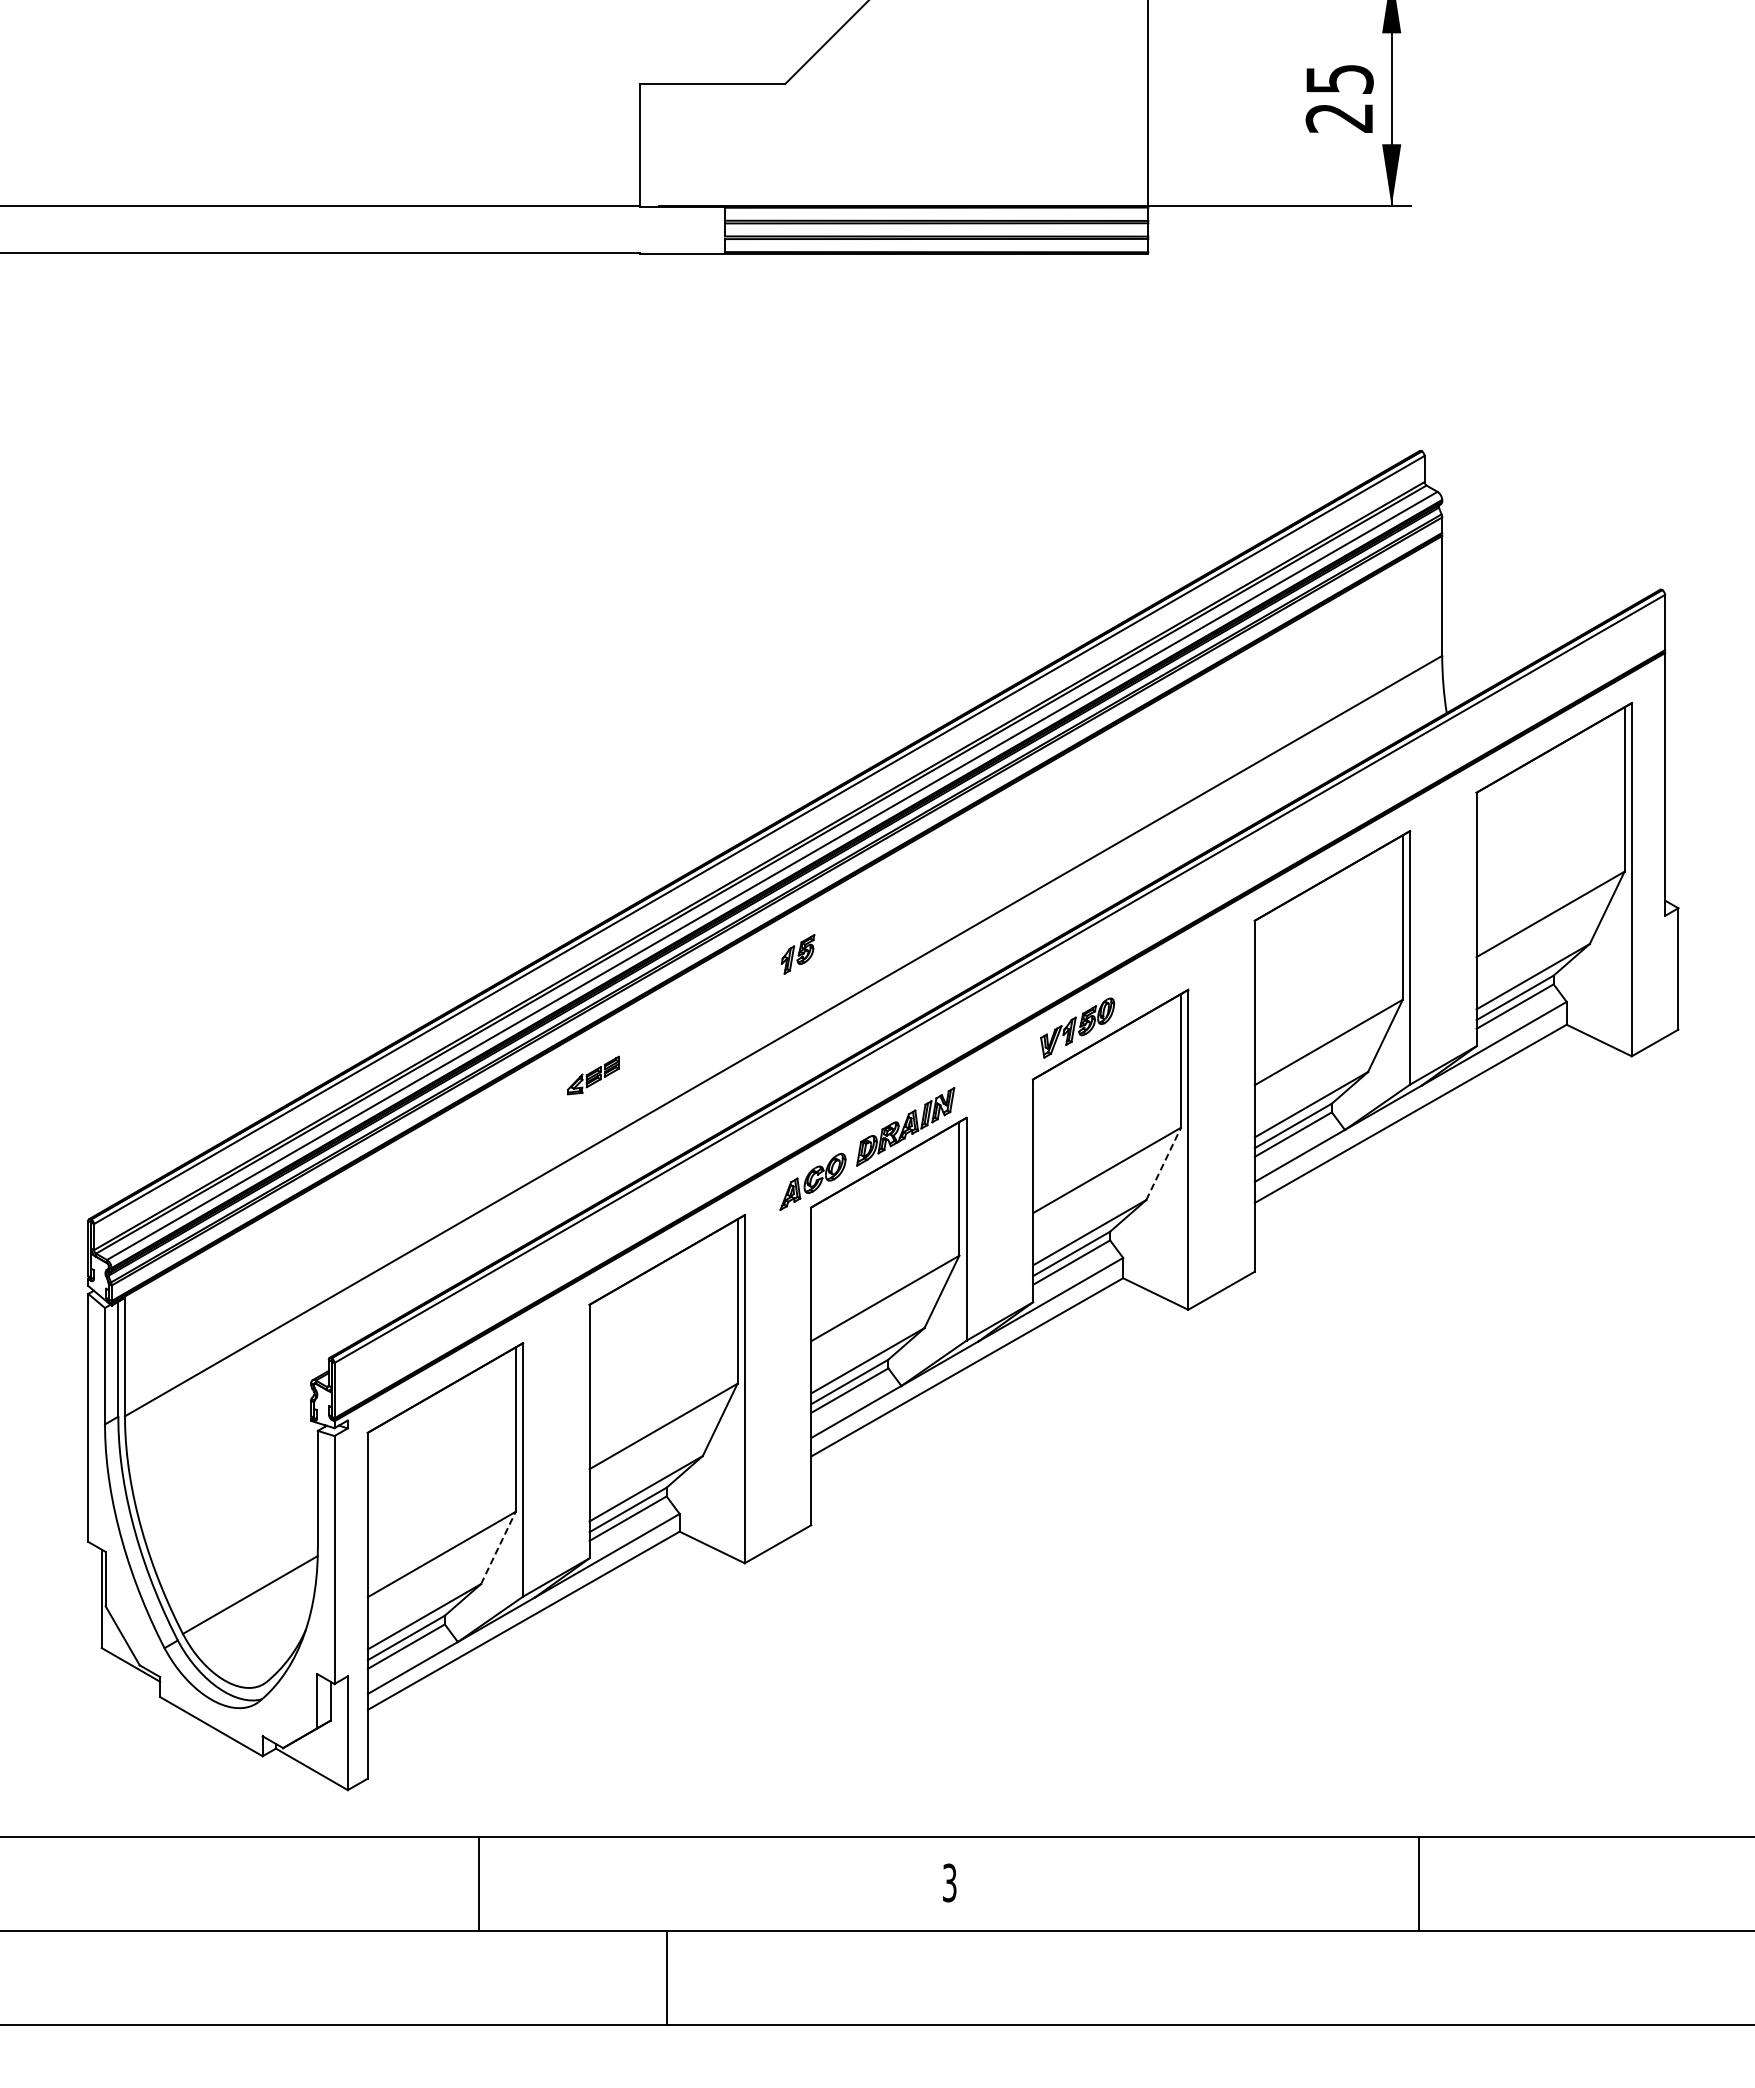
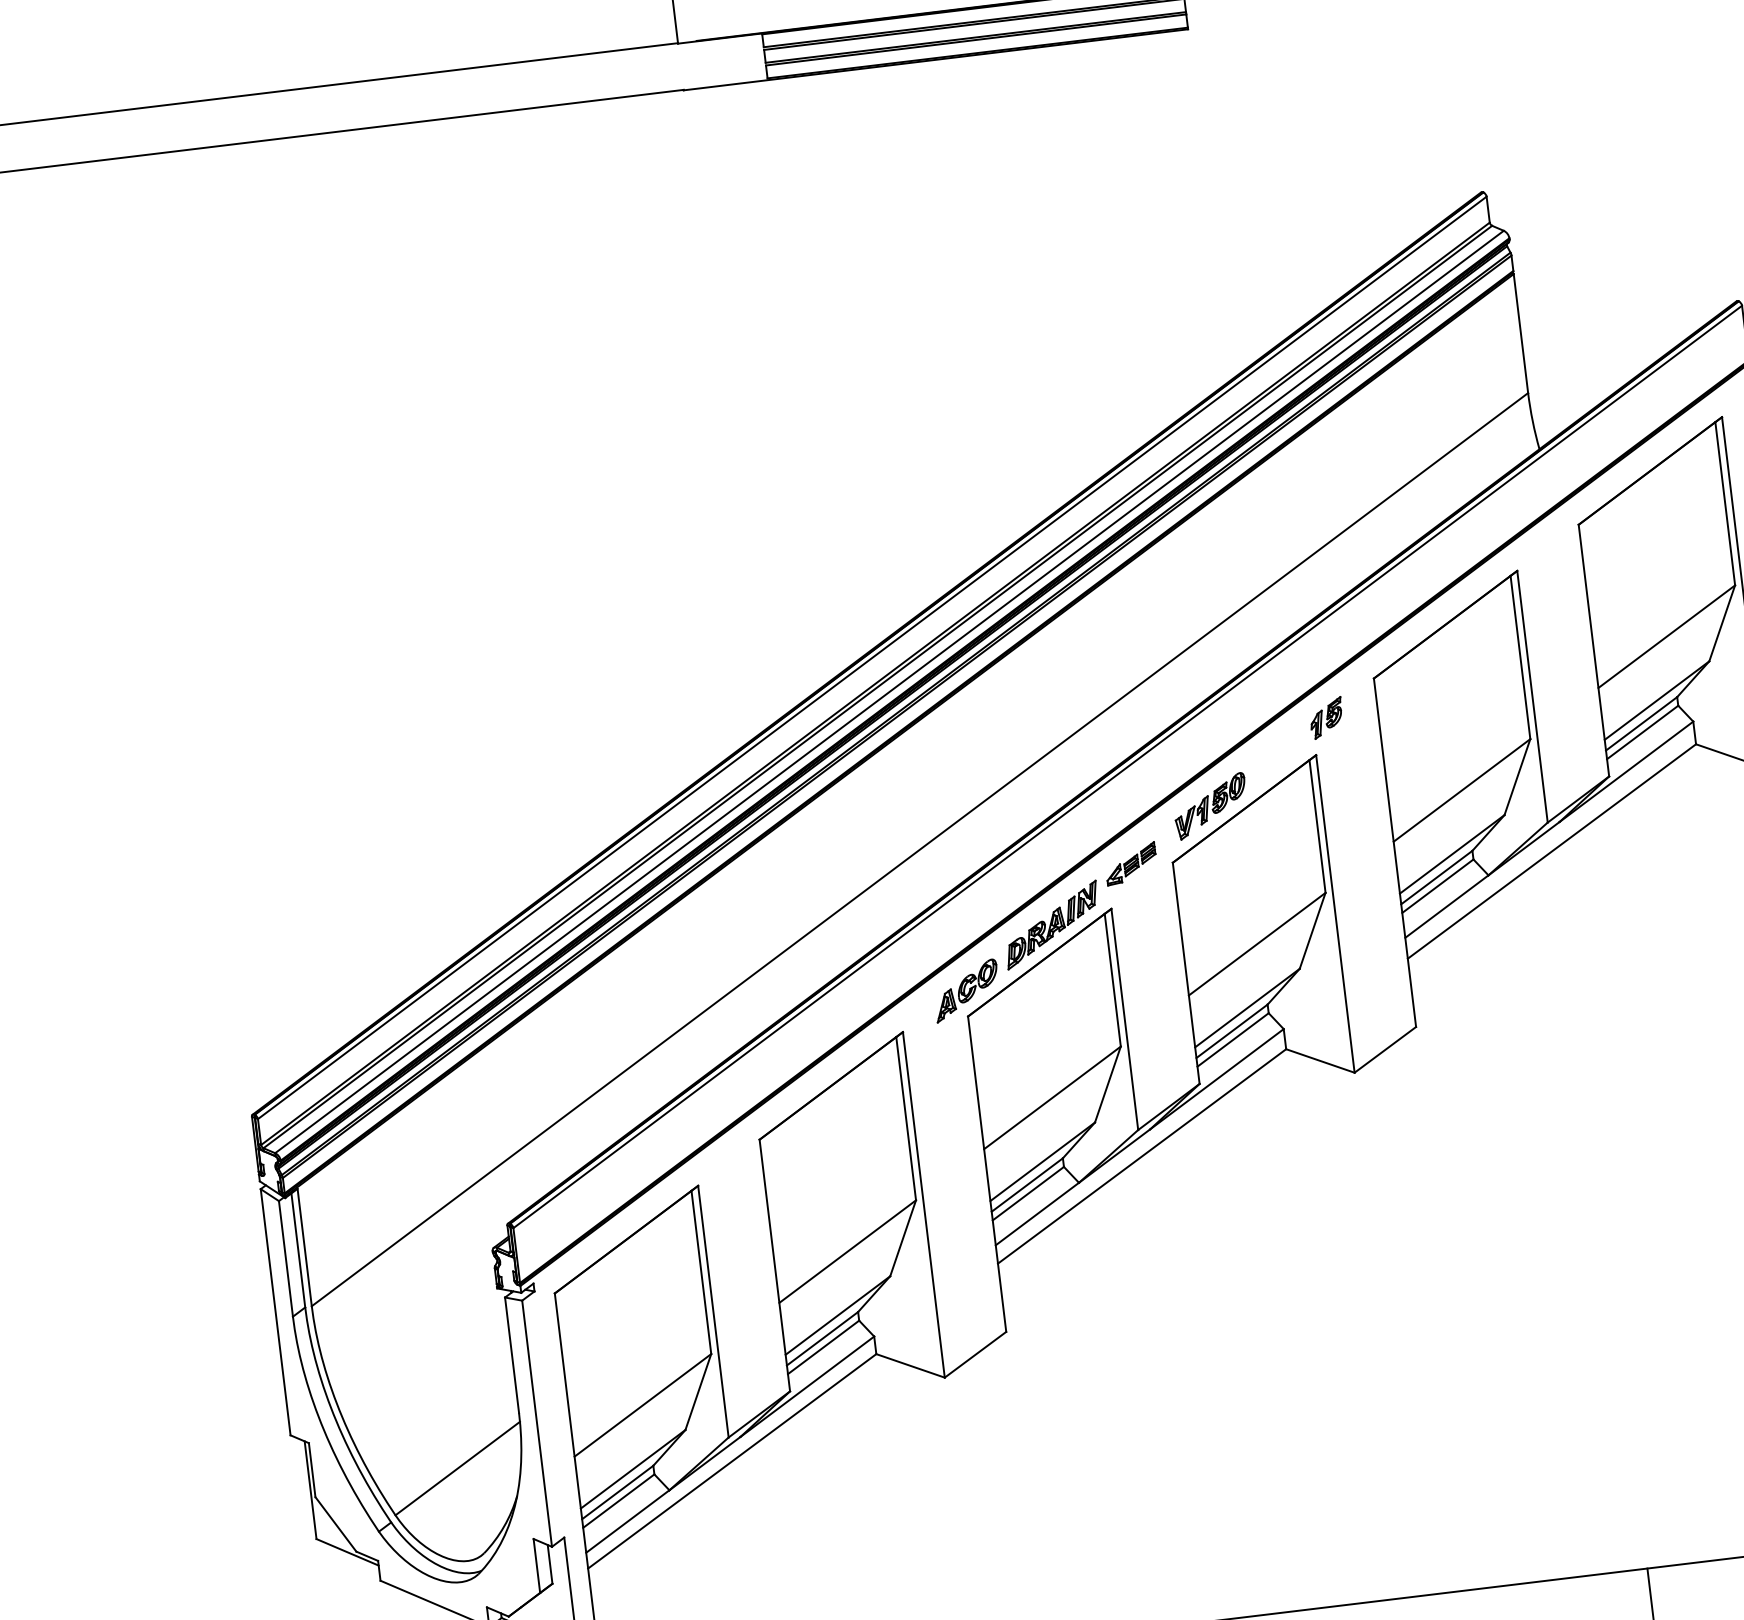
part: (797, 954) -> (1326, 718), moved
part: (593, 1075) -> (1131, 863), moved
line: (1163, 1163) -> (1312, 930), dashed -> solid
line: (498, 1547) -> (698, 1391), dashed -> solid

